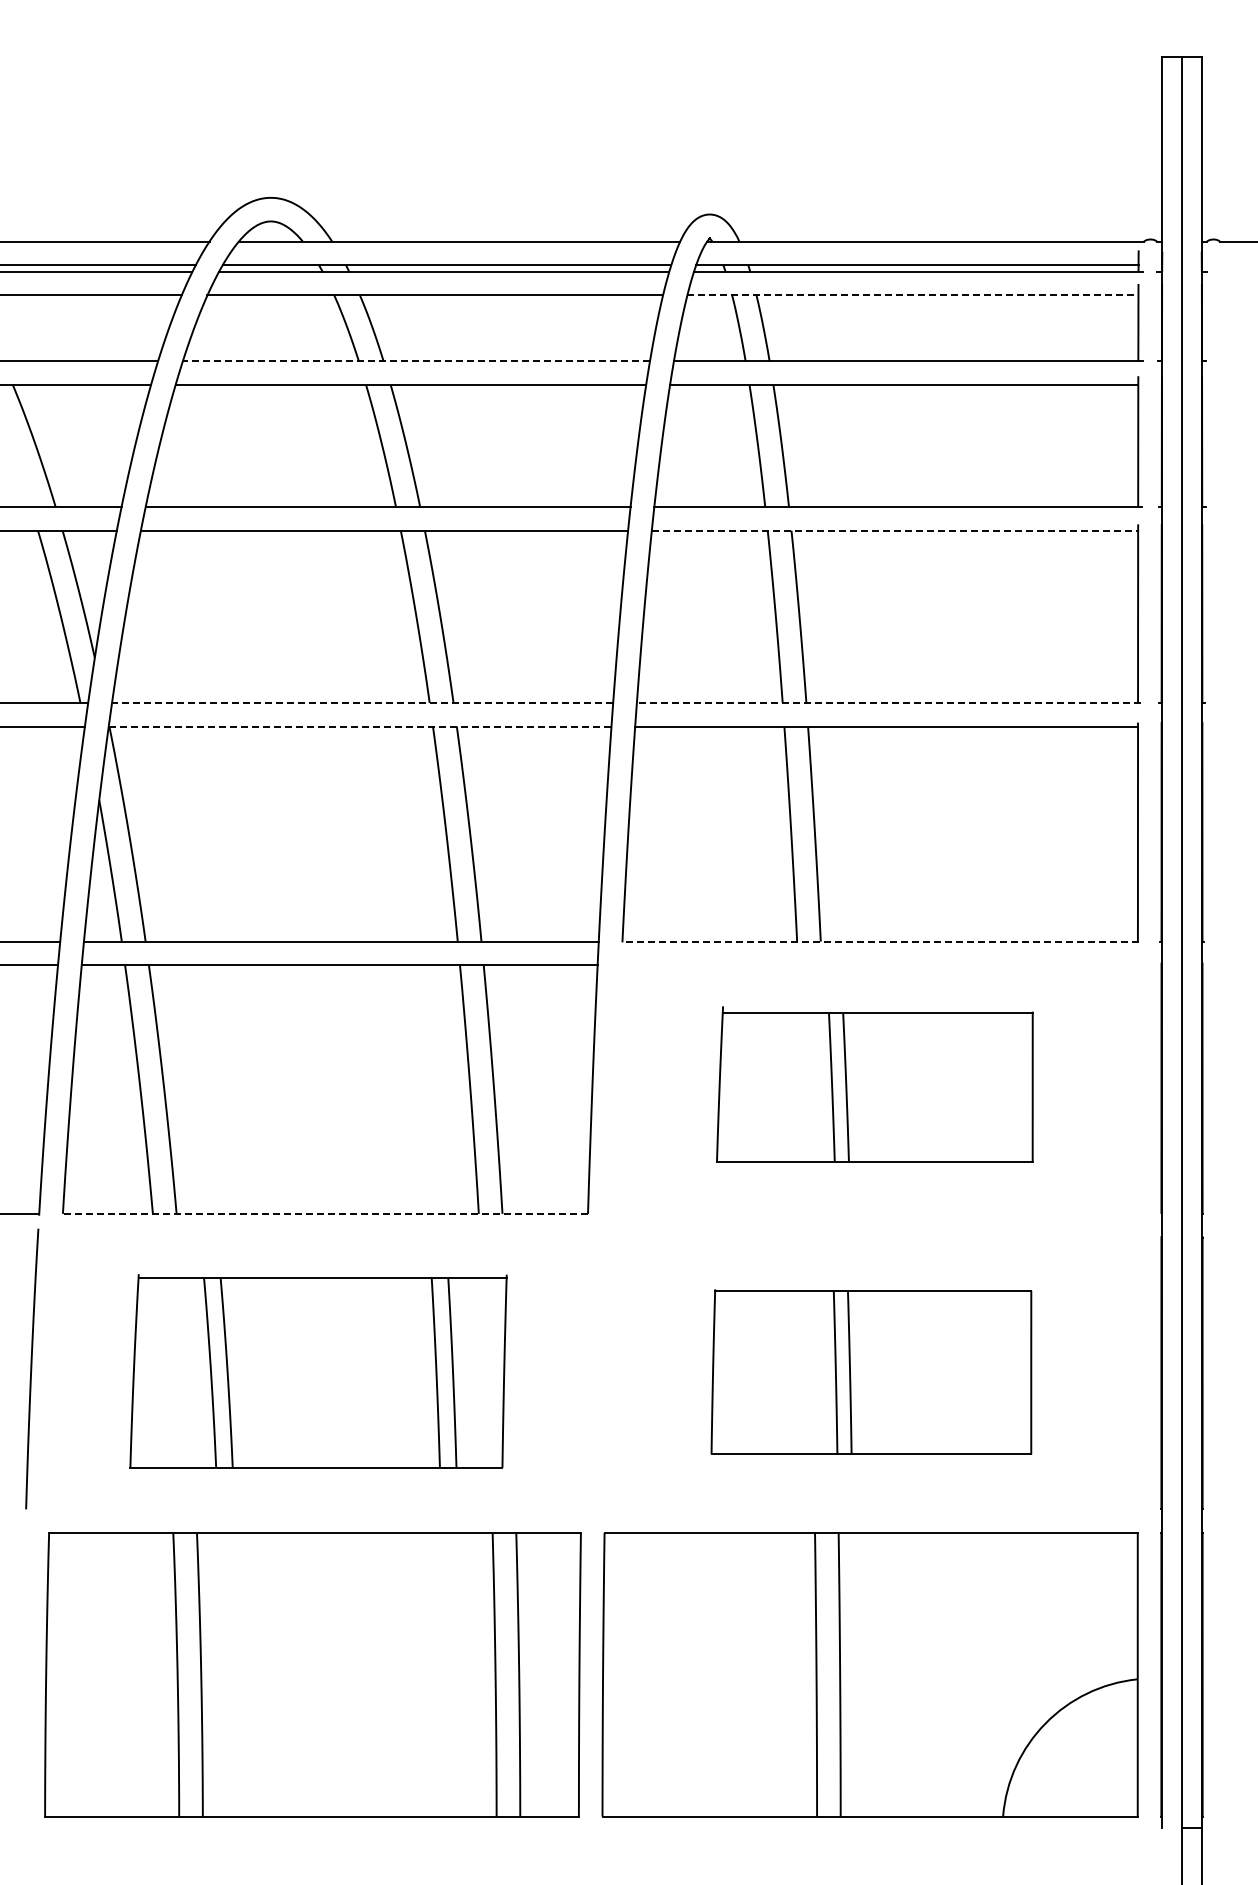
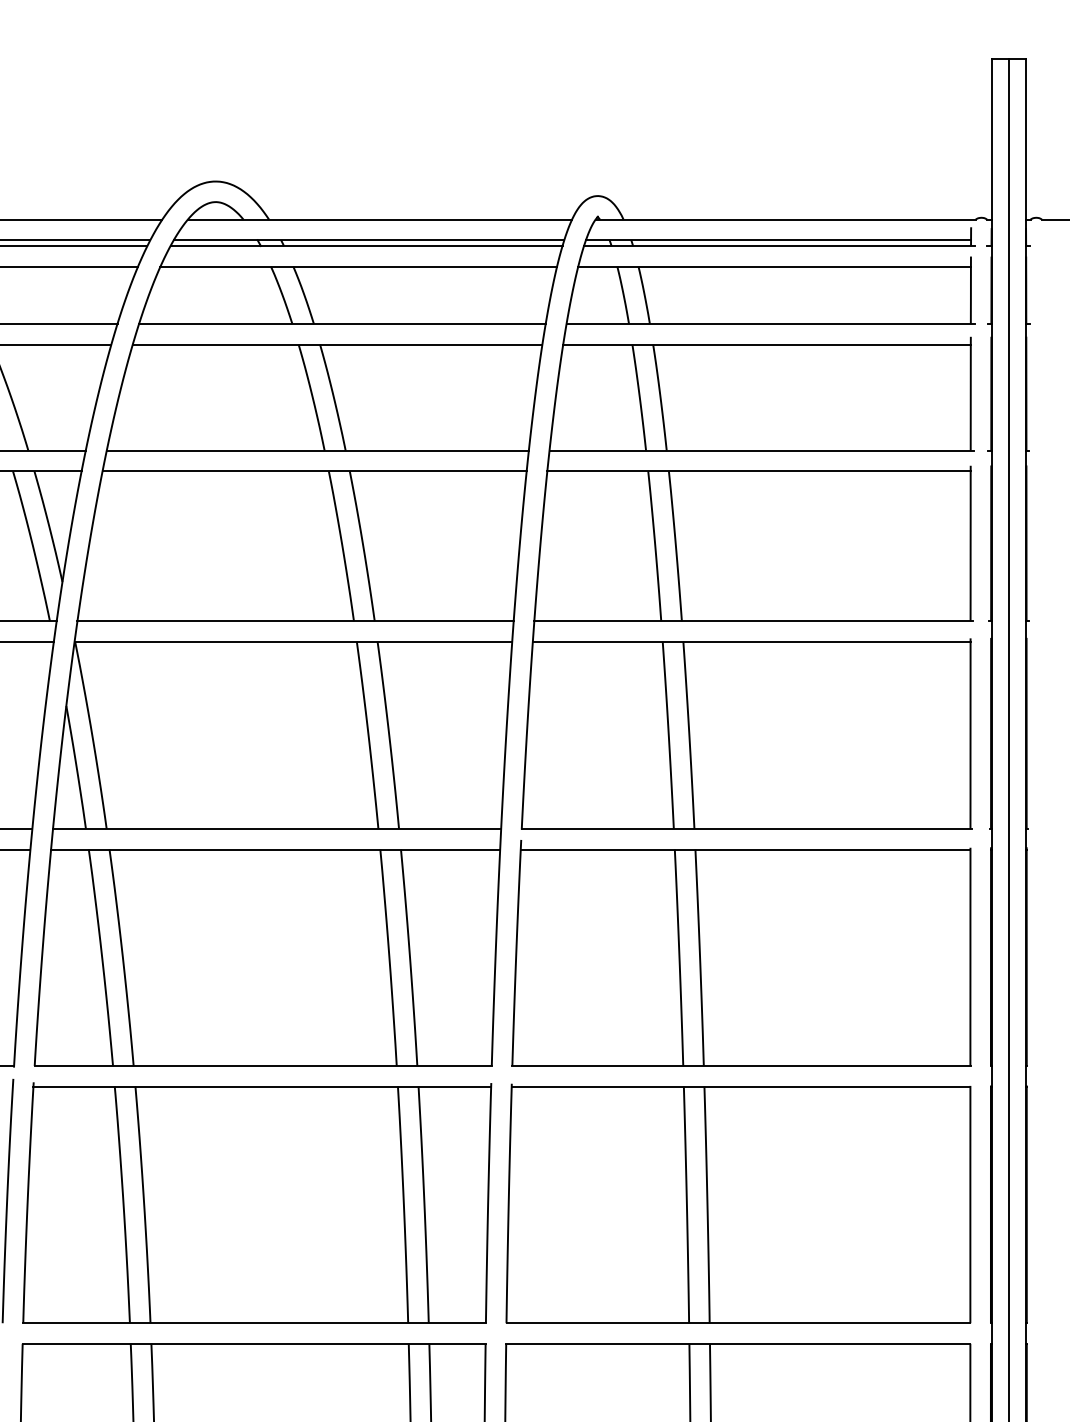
line: (913, 295) -> (775, 266), dashed -> solid
line: (416, 361) -> (342, 324), dashed -> solid
line: (895, 530) -> (759, 471), dashed -> solid
line: (362, 702) -> (295, 620), dashed -> solid
line: (888, 702) -> (753, 620), dashed -> solid
line: (360, 726) -> (293, 641), dashed -> solid
line: (880, 941) -> (746, 828), dashed -> solid
part: (874, 1084) -> (741, 953), size x1.67
line: (325, 1213) -> (263, 1065), dashed -> solid
part: (318, 1370) -> (257, 1202), size x1.43
part: (871, 1371) -> (738, 1203), size x1.67

